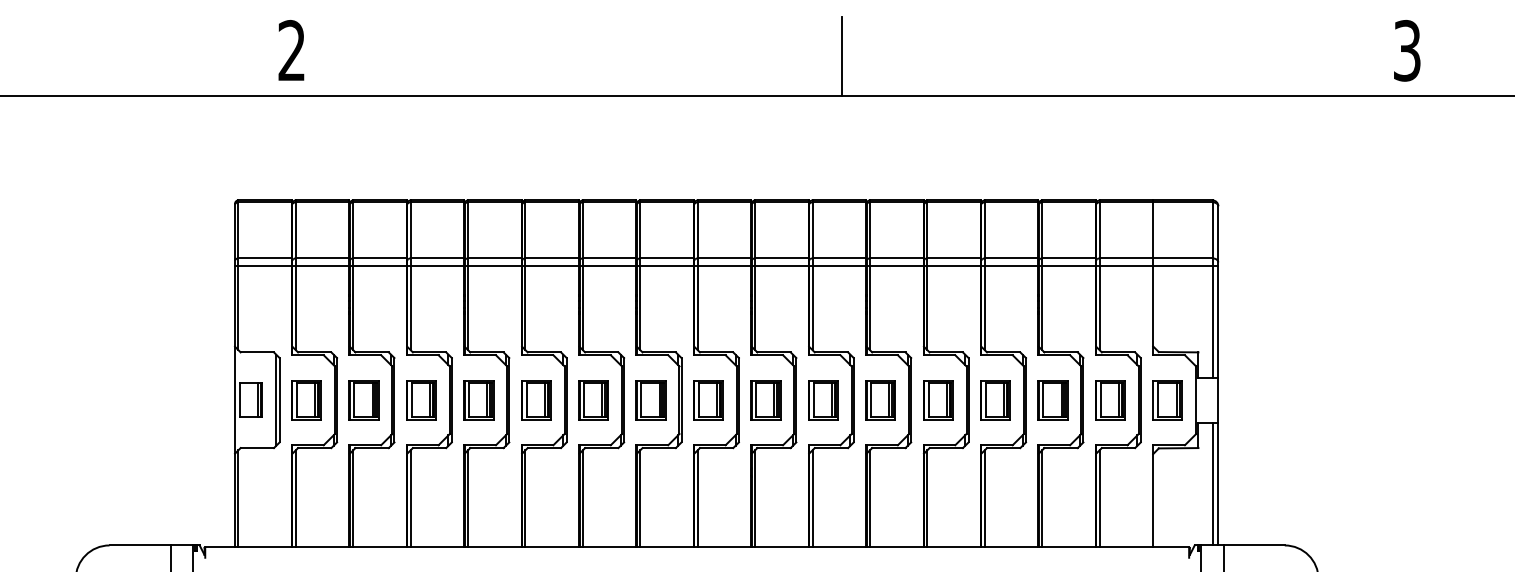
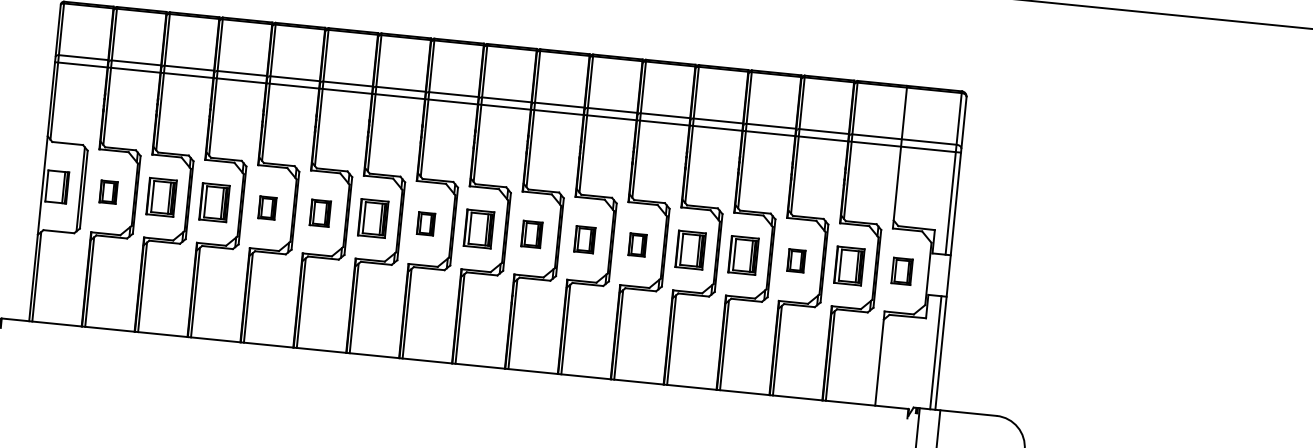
part: (306, 400) -> (108, 192), size x0.6
part: (478, 400) -> (267, 208), size x0.6
part: (536, 400) -> (320, 213), size x0.7
part: (650, 400) -> (425, 224), size x0.6
part: (765, 400) -> (531, 234), size x0.7
part: (823, 400) -> (584, 239), size x0.7
part: (880, 400) -> (637, 245), size x0.6
part: (1052, 400) -> (795, 260), size x0.6
part: (1167, 400) -> (901, 271), size x0.7

